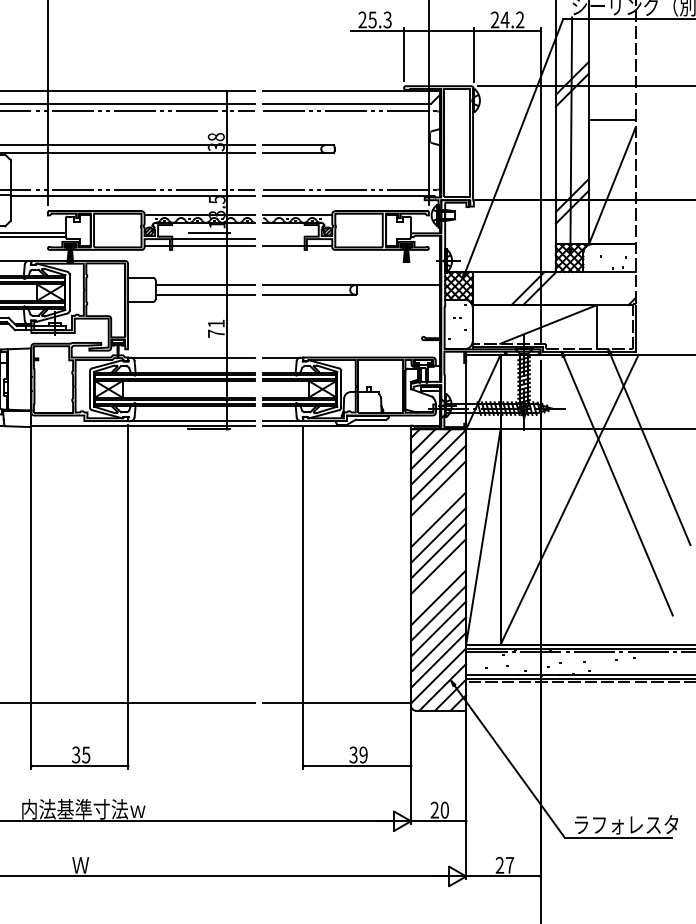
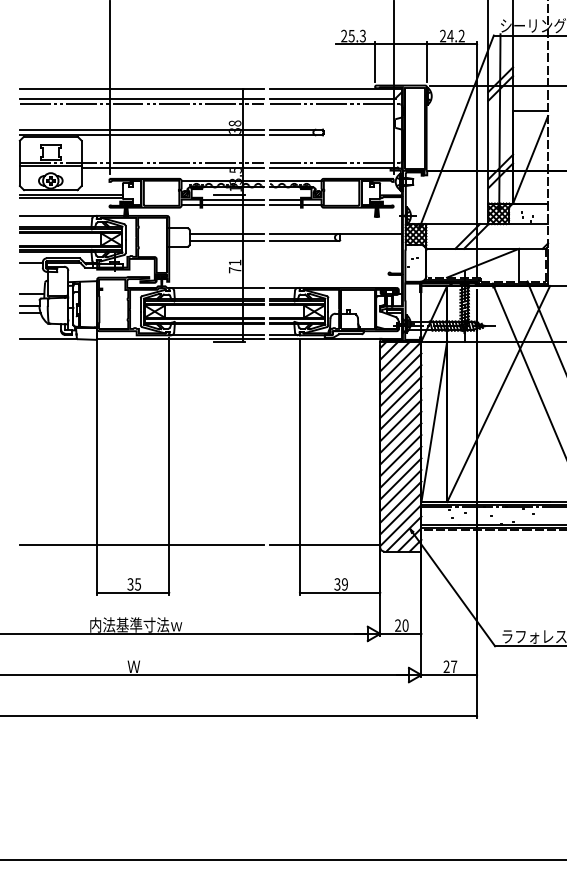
line: (283, 238) -> (285, 199), added
line: (438, 504) -> (400, 397), added
line: (438, 582) -> (400, 455), added

